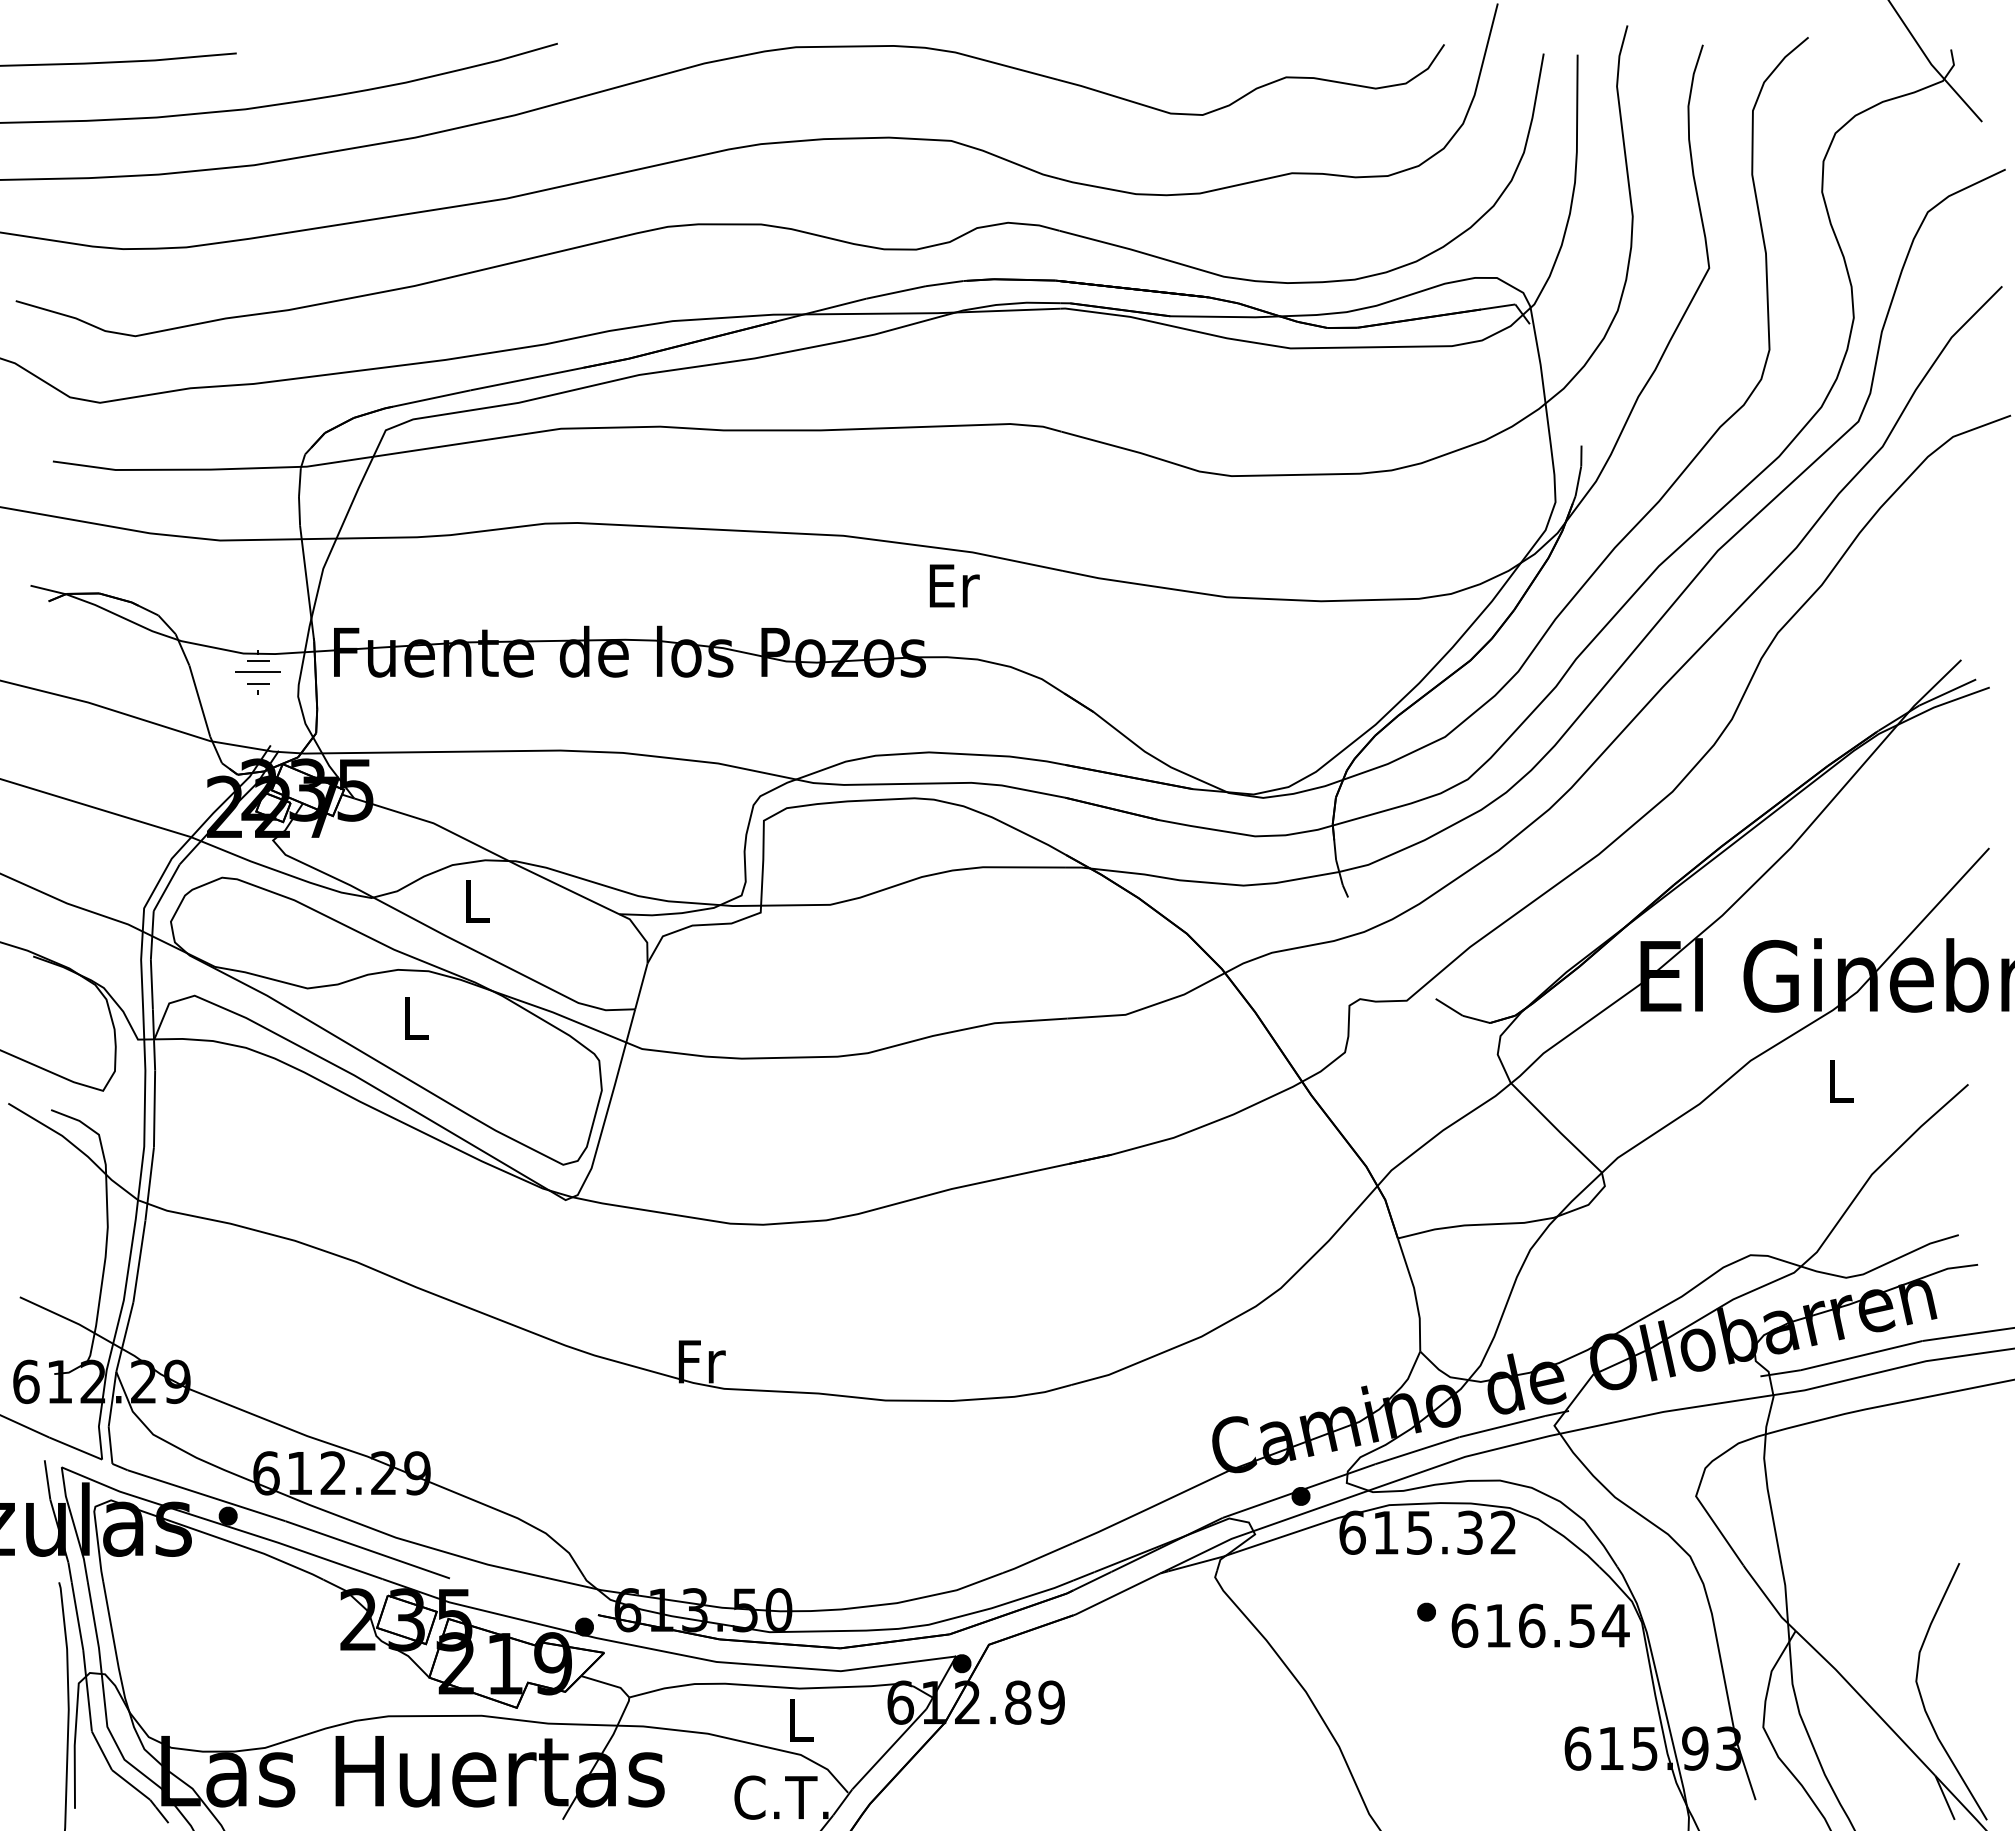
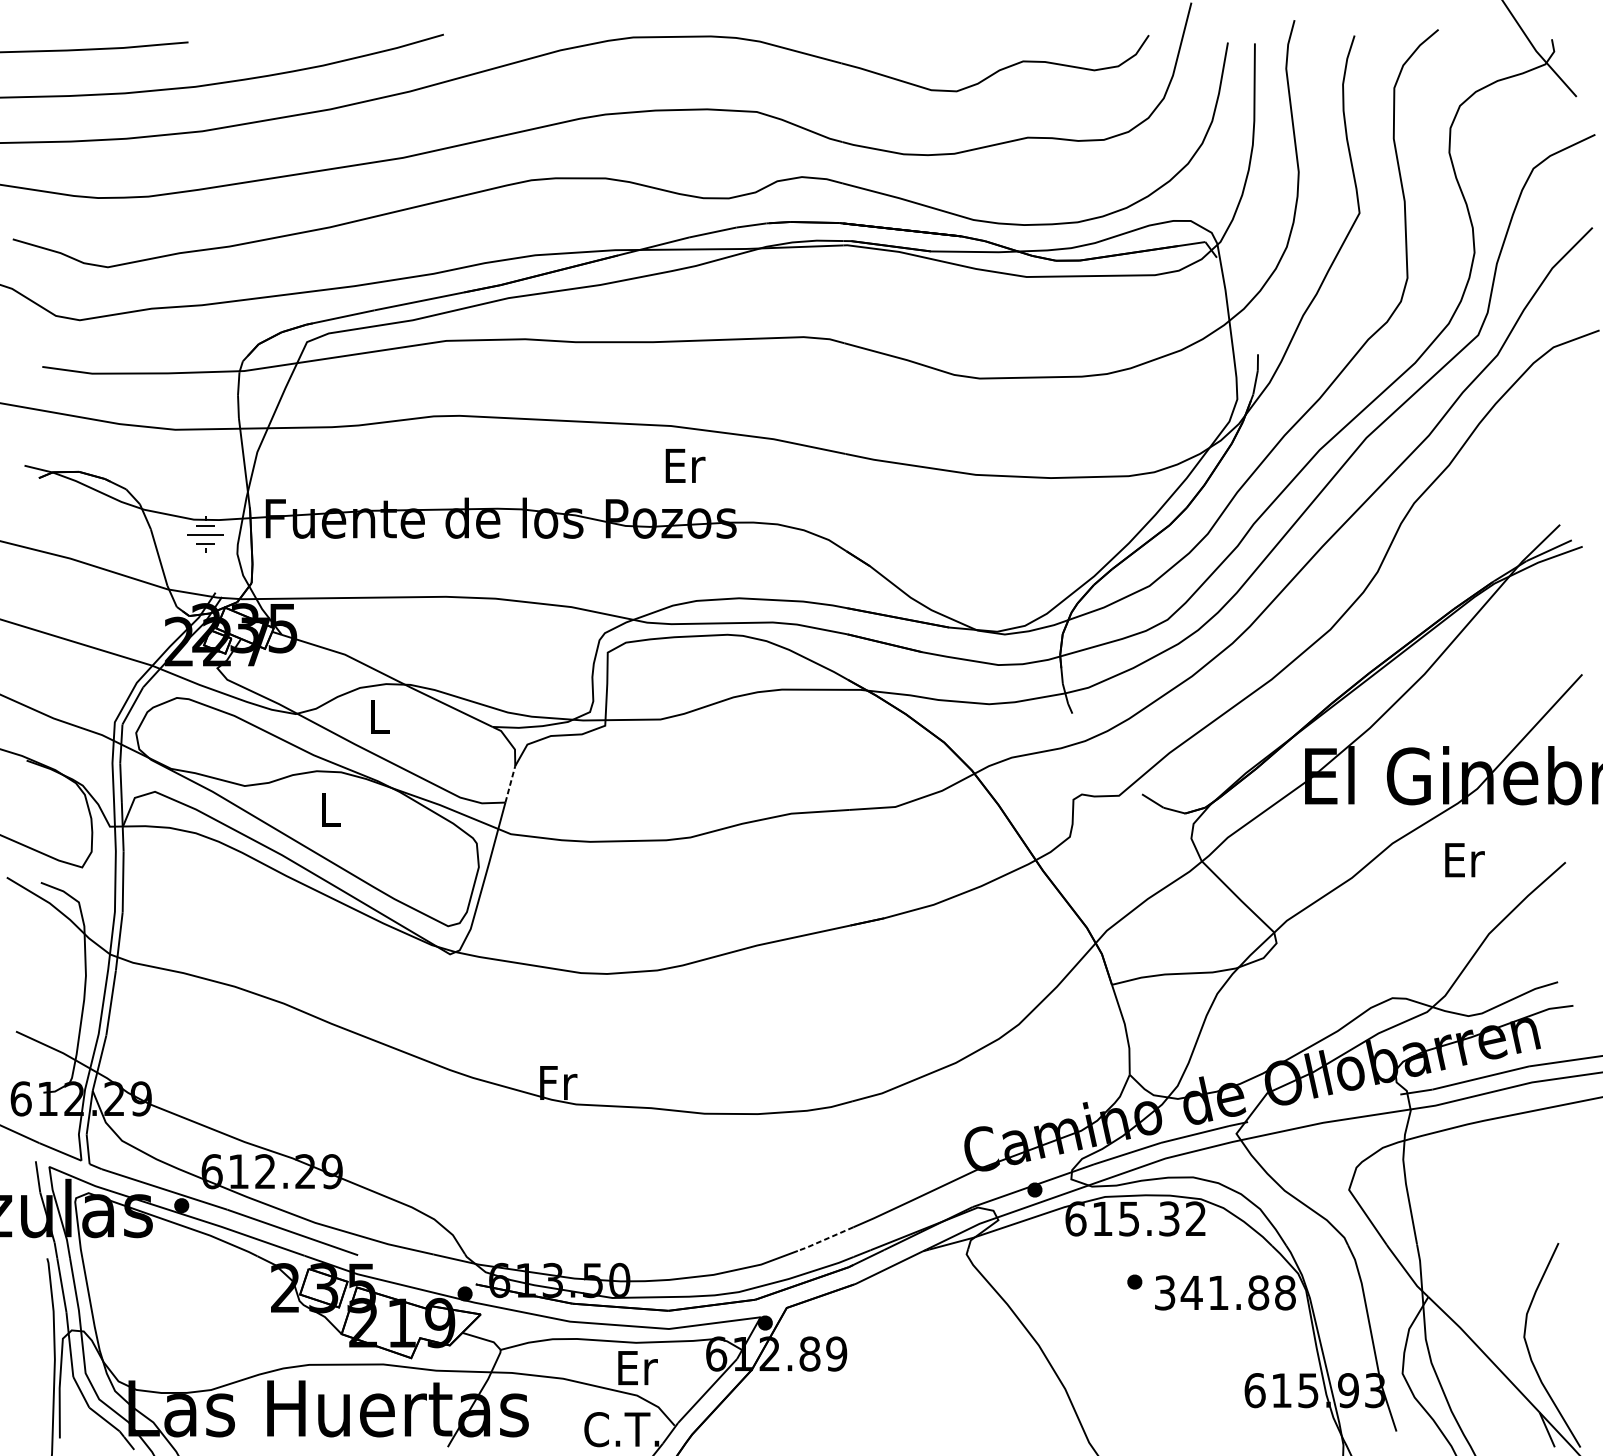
text: (954, 585) -> (685, 465), moved
line: (641, 986) -> (510, 784), solid -> dashed
text: (1841, 1081) -> (1464, 860), L -> Er
line: (1037, 1558) -> (825, 1239), solid -> dashed
text: (1540, 1625) -> (1225, 1292), 616.54 -> 341.88
text: (801, 1720) -> (637, 1368), L -> Er

